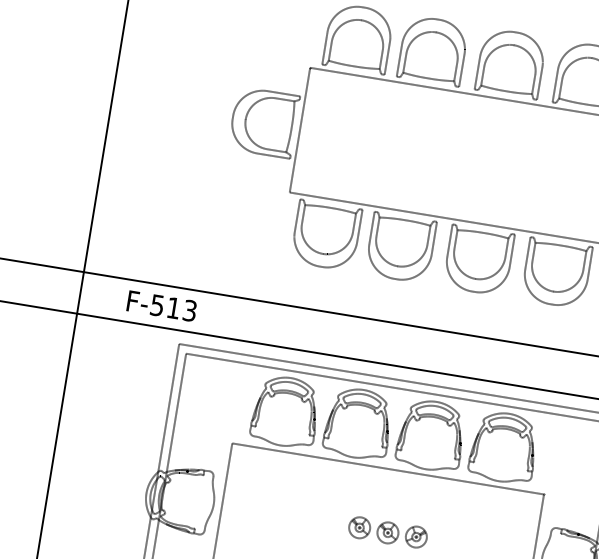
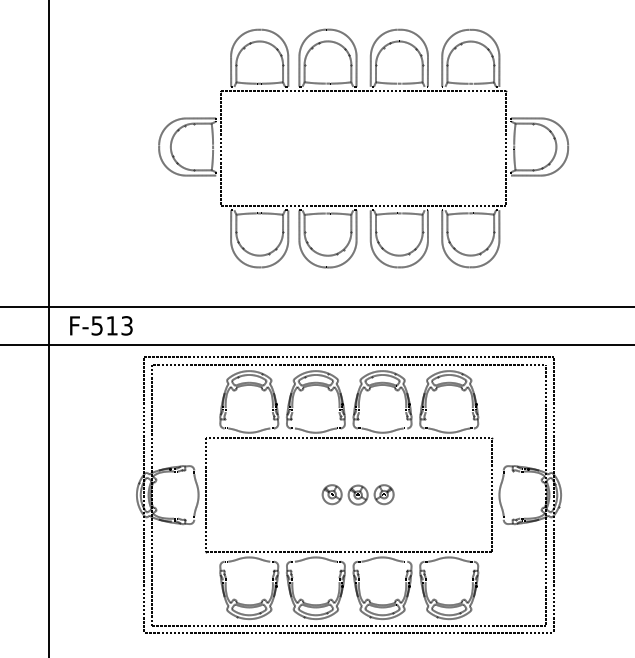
text: (162, 305) -> (101, 325), moved

